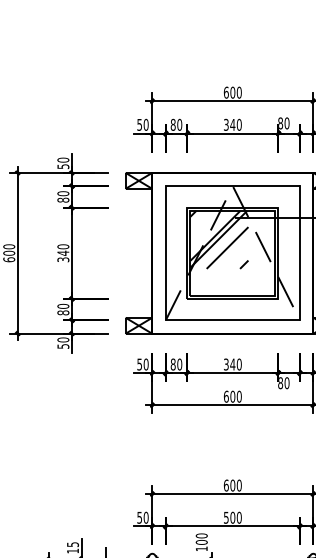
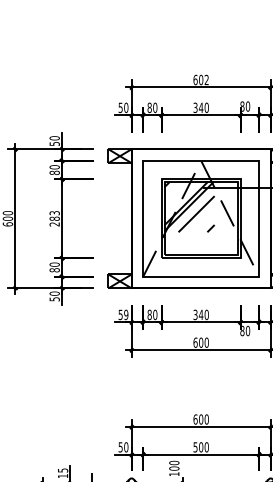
text: (239, 93) -> (206, 80), 600 -> 602
text: (63, 252) -> (54, 218), 340 -> 283
text: (146, 365) -> (126, 315), 50 -> 59

